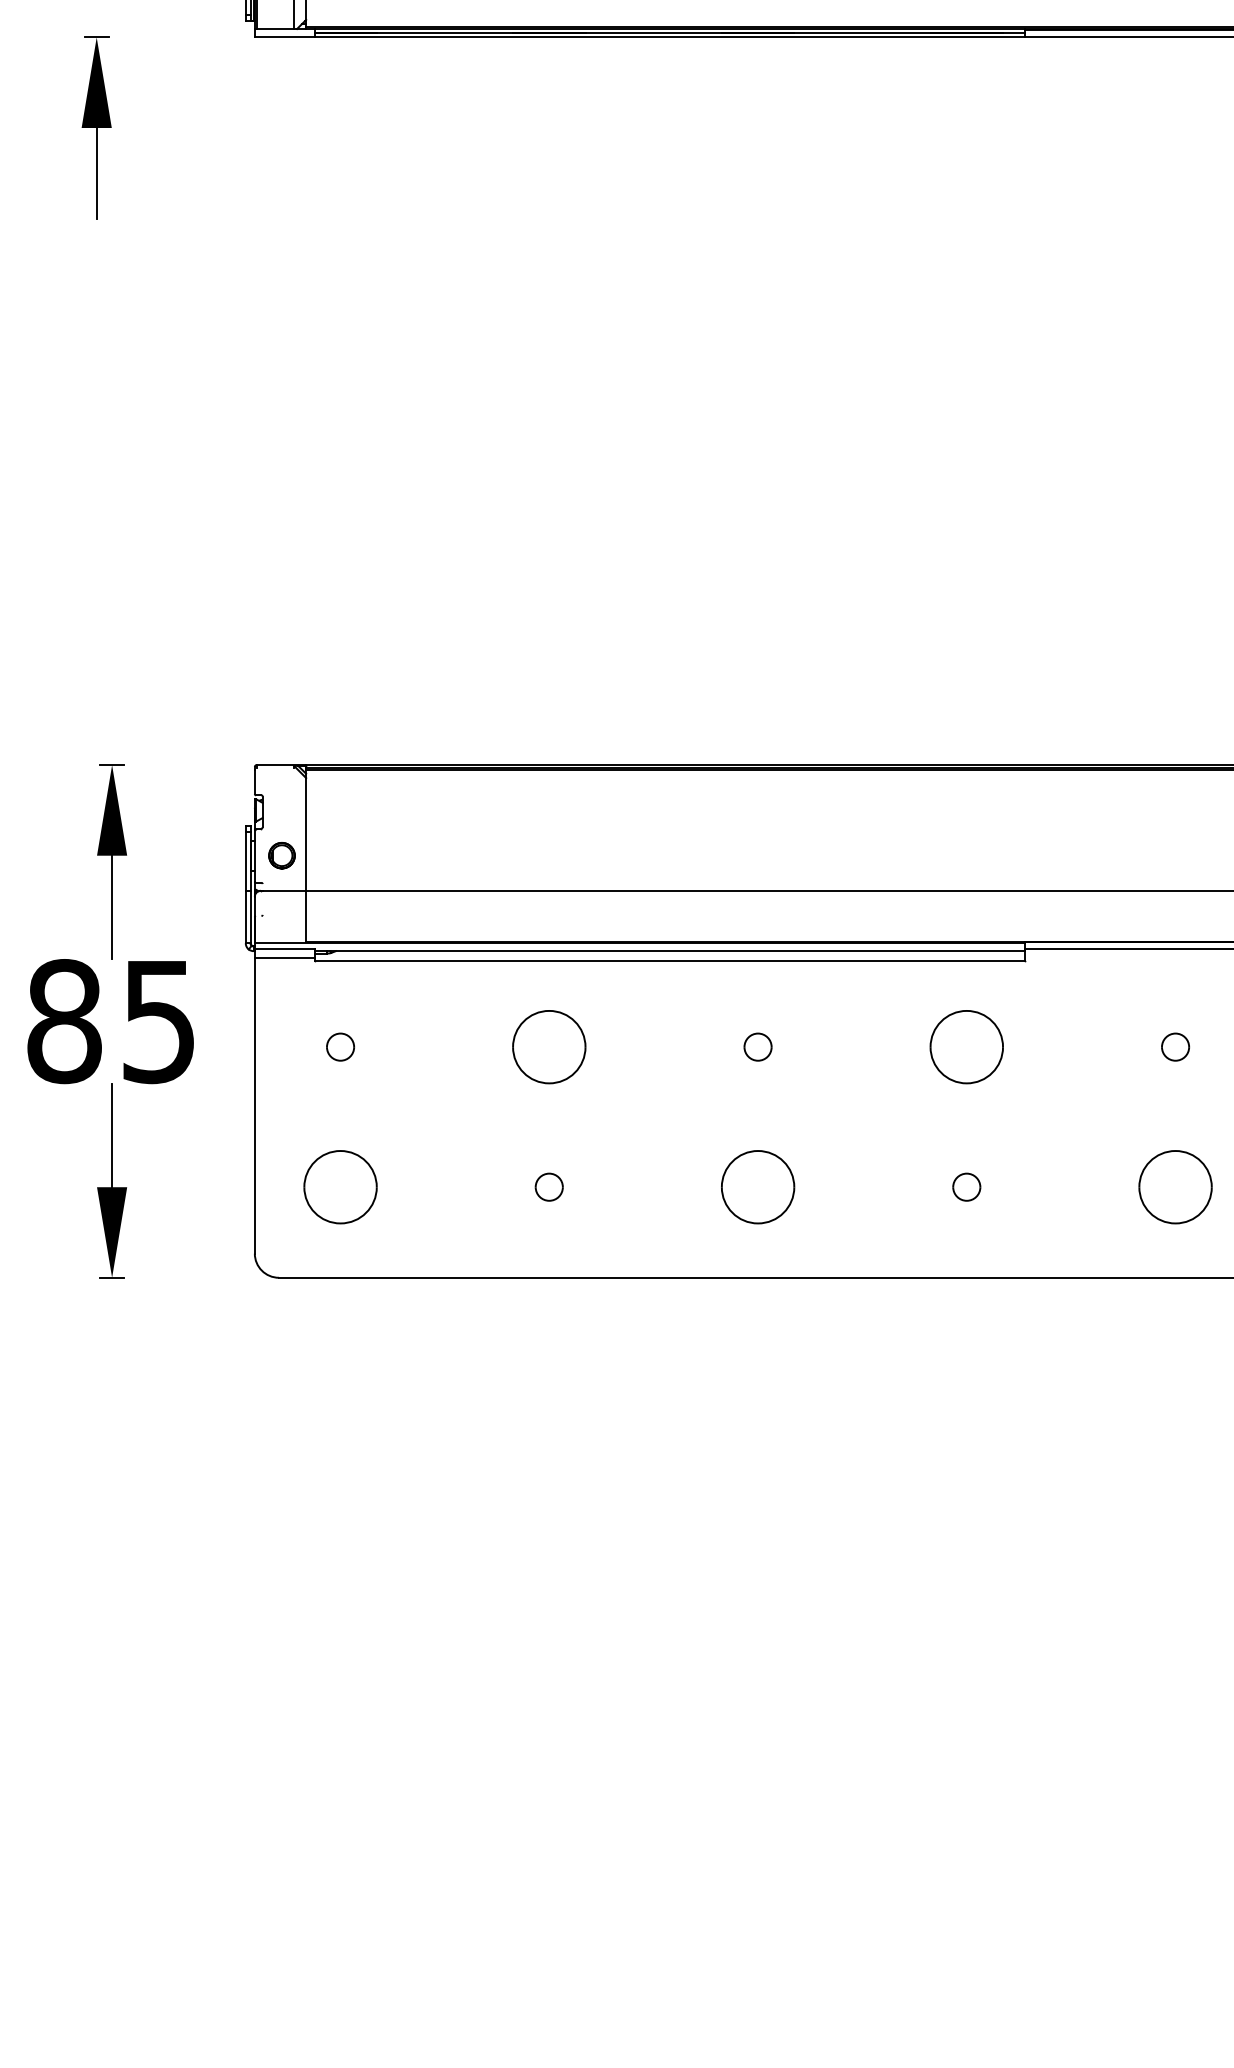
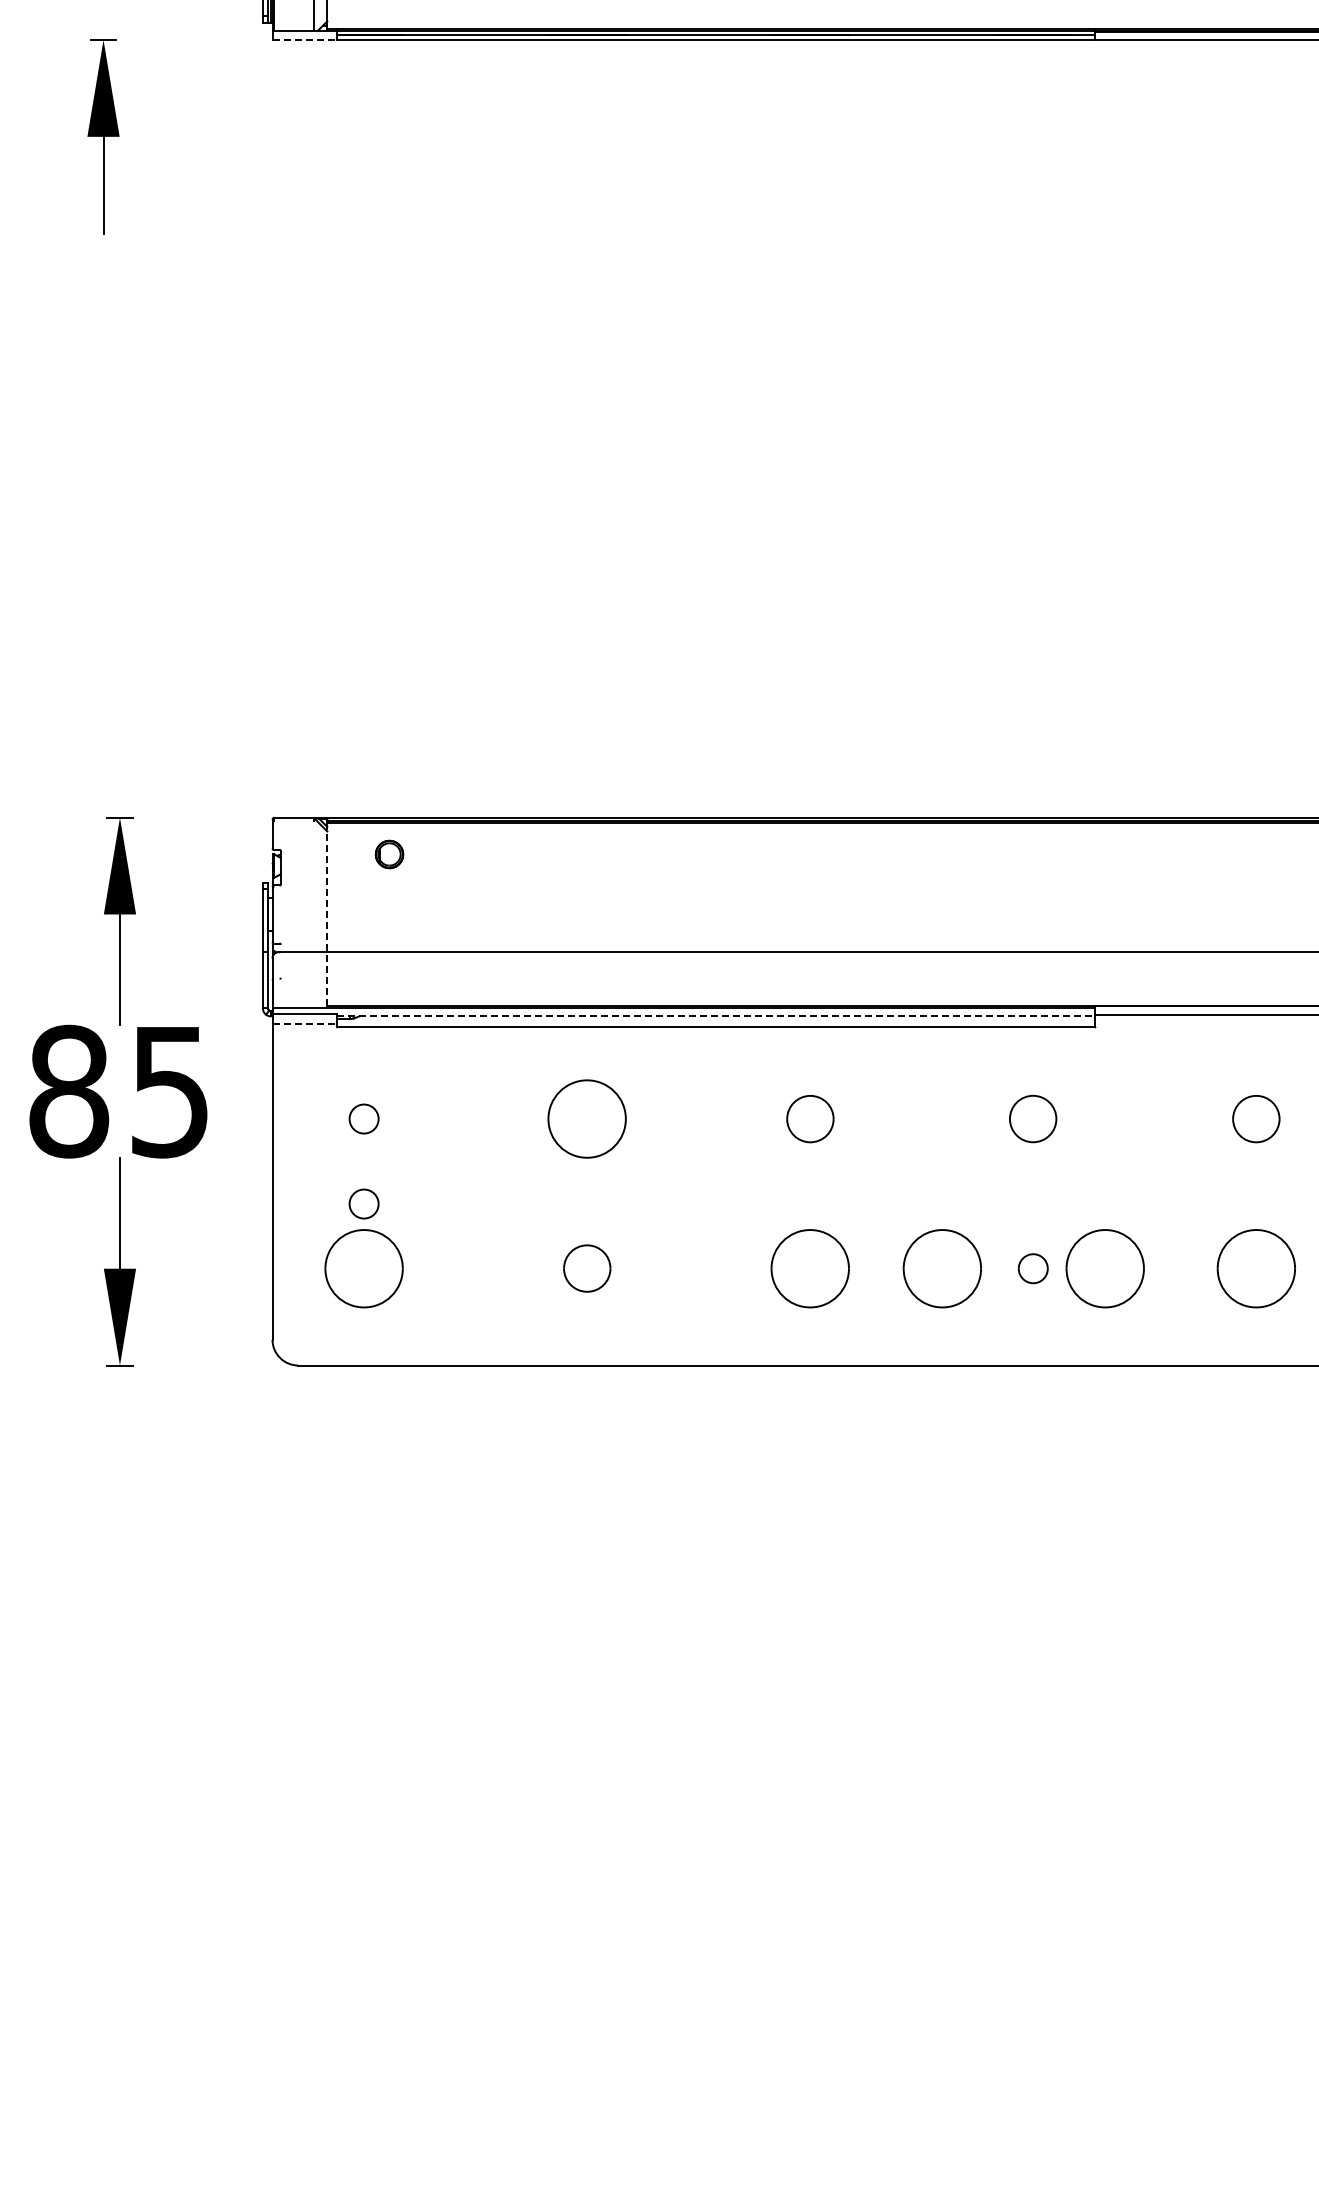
line: (285, 37) -> (305, 40), solid -> dashed
part: (281, 855) -> (389, 854), moved
line: (306, 855) -> (327, 914), solid -> dashed
line: (670, 951) -> (716, 1016), solid -> dashed
line: (285, 958) -> (305, 1024), solid -> dashed
part: (757, 1046) -> (809, 1118), size x1.6
part: (966, 1046) -> (1032, 1118), size x0.6
part: (1175, 1046) -> (1256, 1118), size x1.6
part: (340, 1126) -> (363, 1203), added
part: (548, 1187) -> (586, 1268), size x1.6
part: (880, 1187) -> (941, 1268), added
part: (1033, 1187) -> (1104, 1268), added

